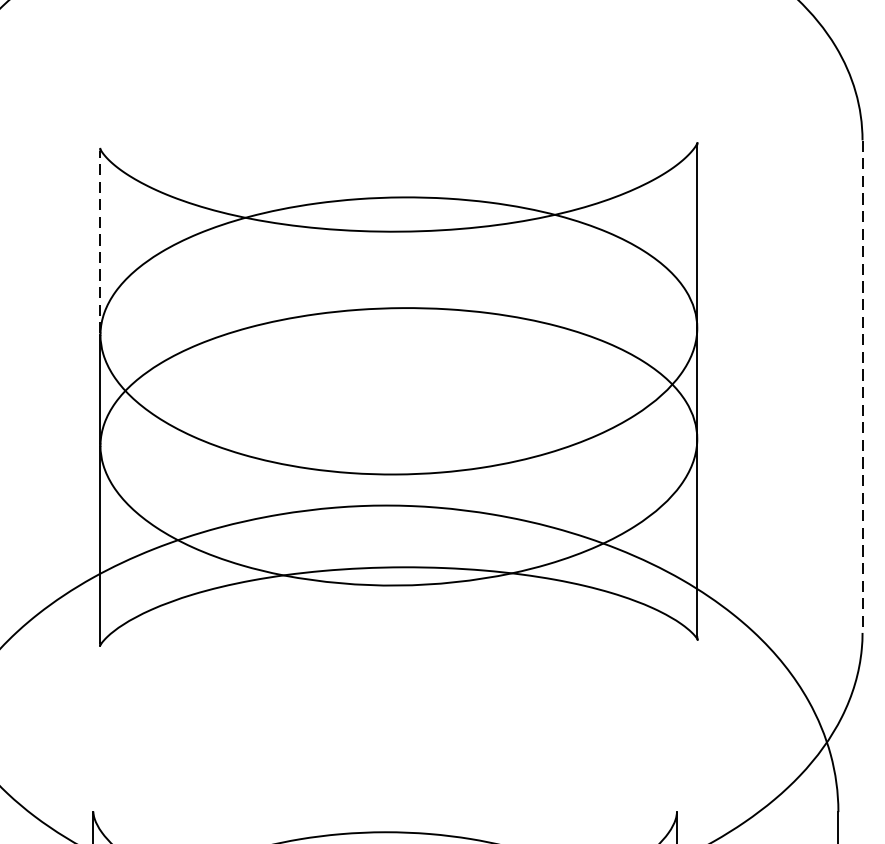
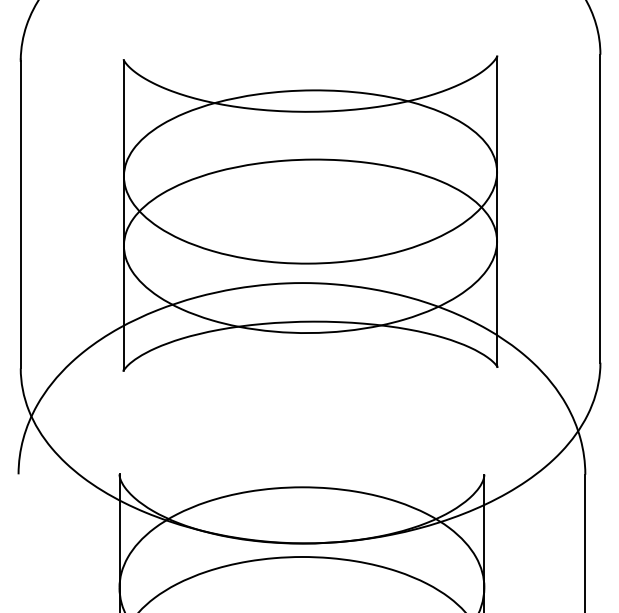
line: (99, 240) -> (123, 117), dashed -> solid
line: (862, 386) -> (600, 208), dashed -> solid

